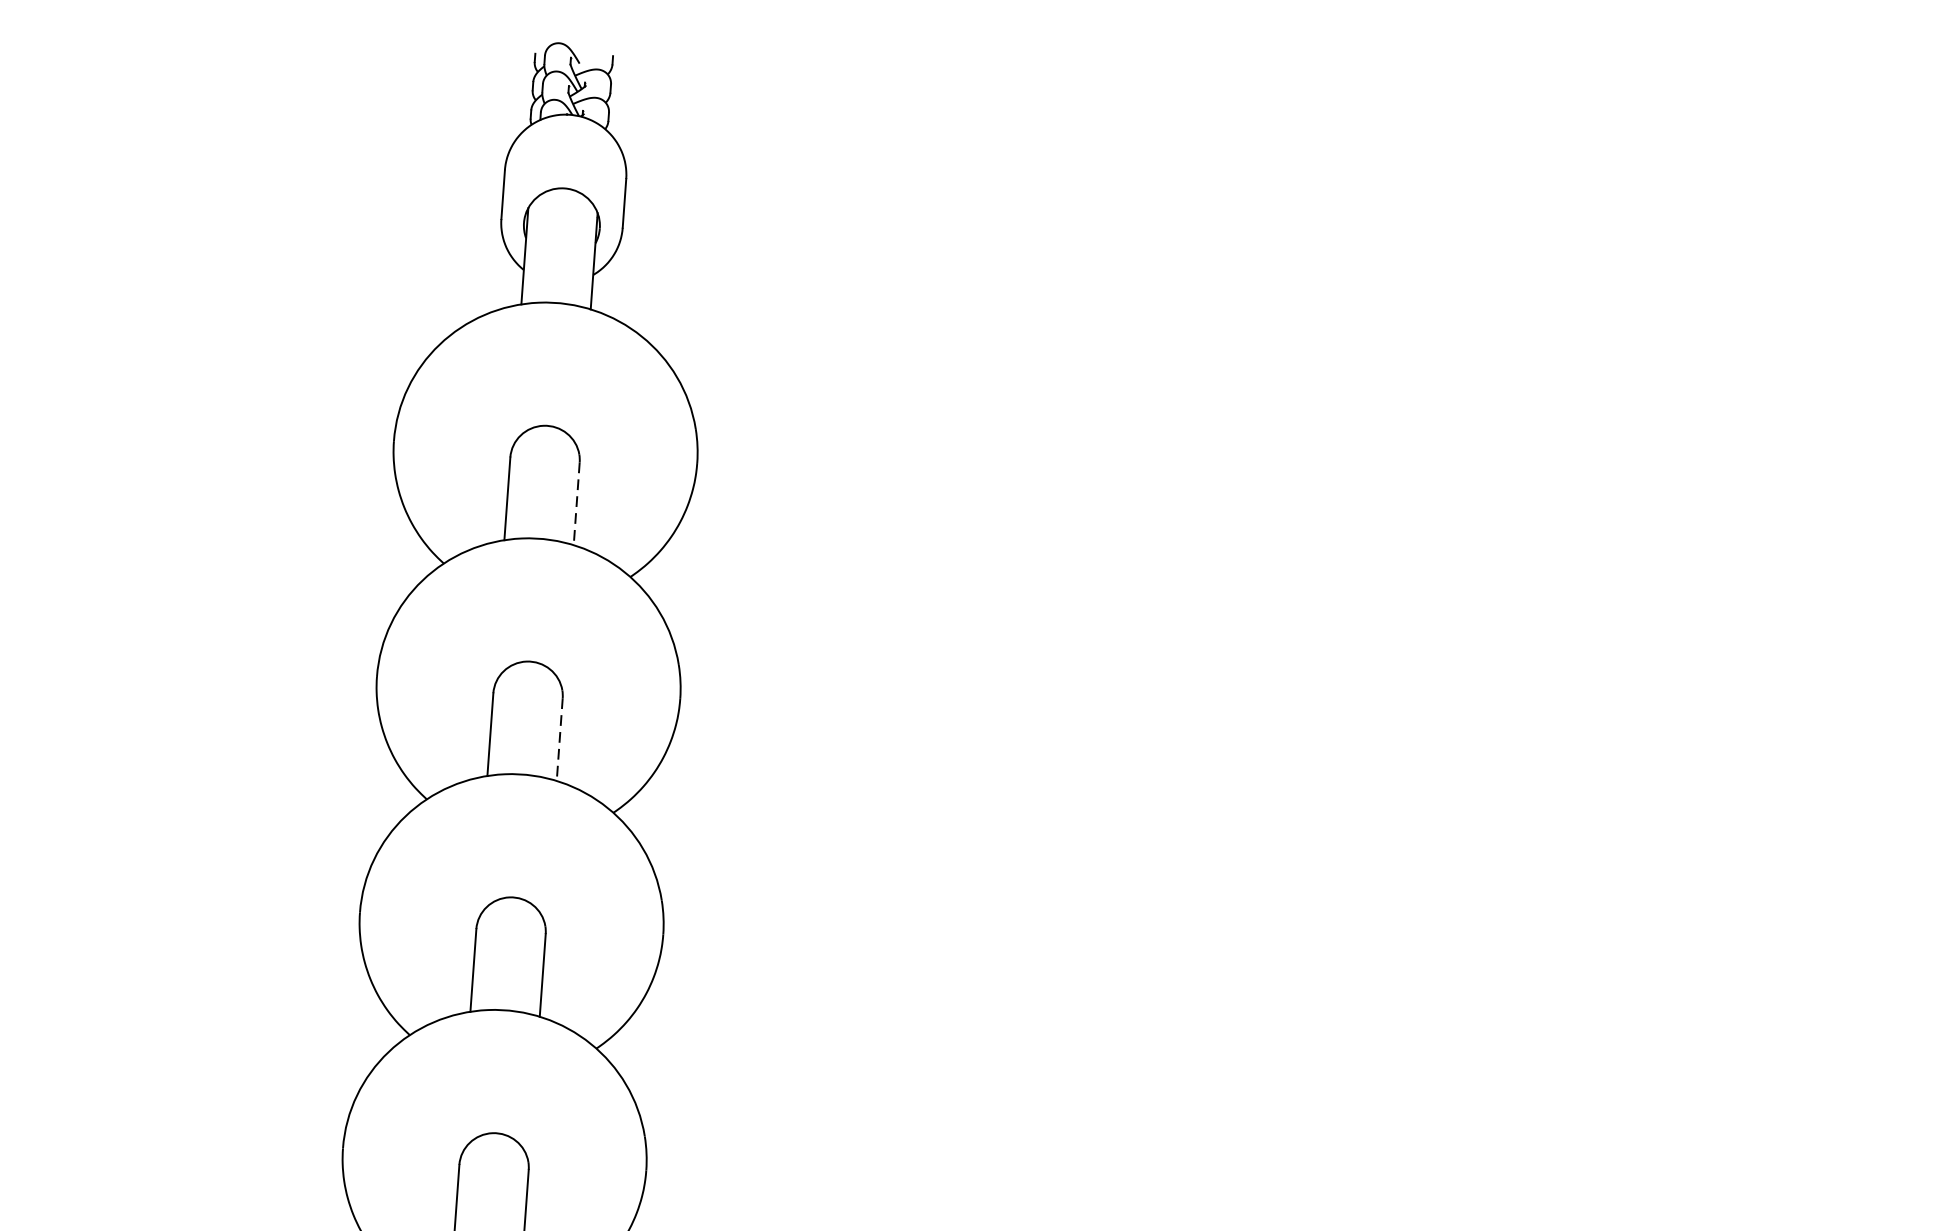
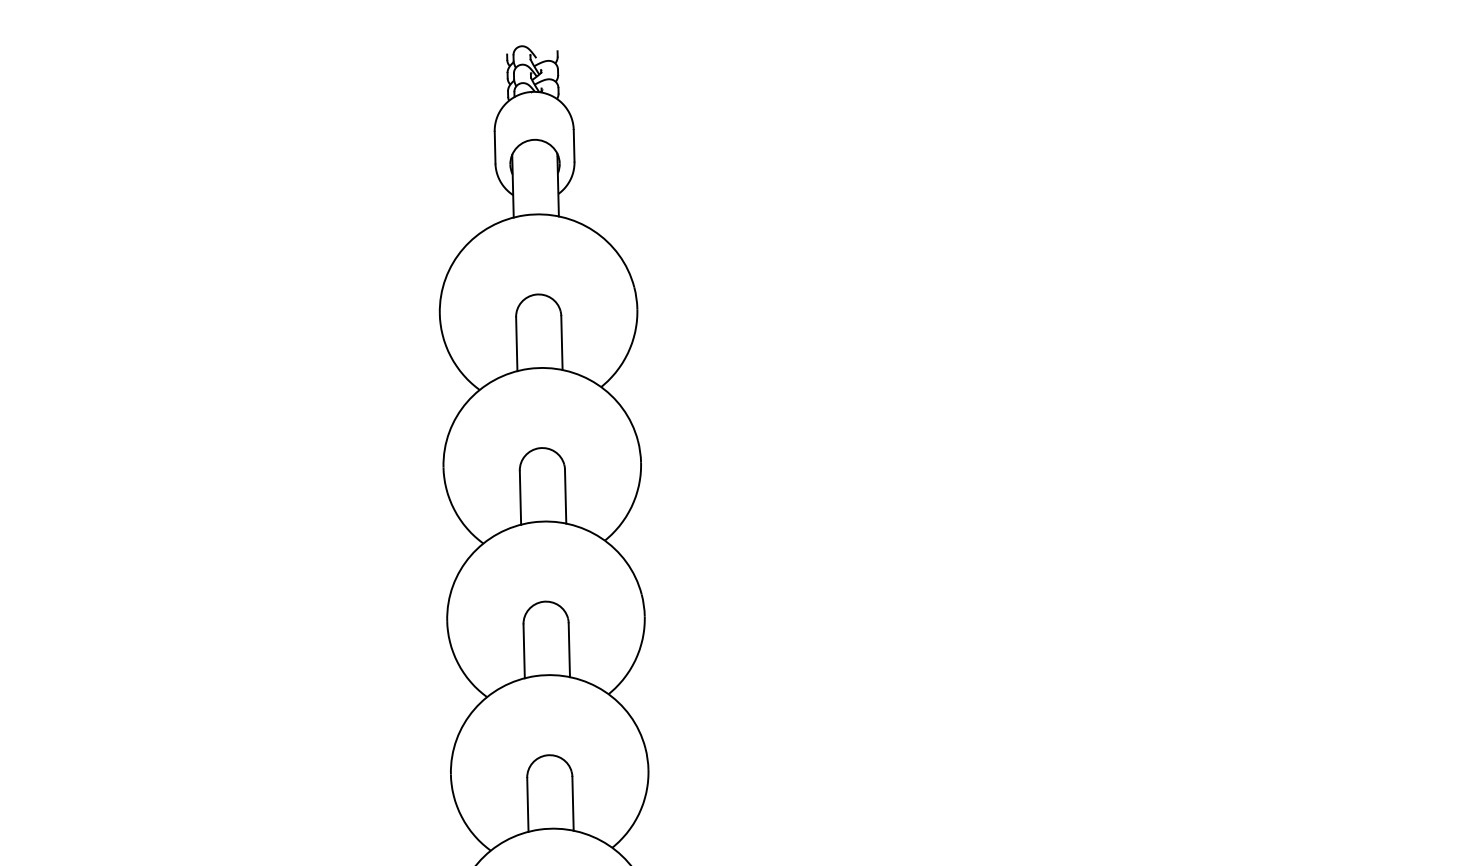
line: (575, 504) -> (561, 343), dashed -> solid
line: (559, 739) -> (565, 496), dashed -> solid

